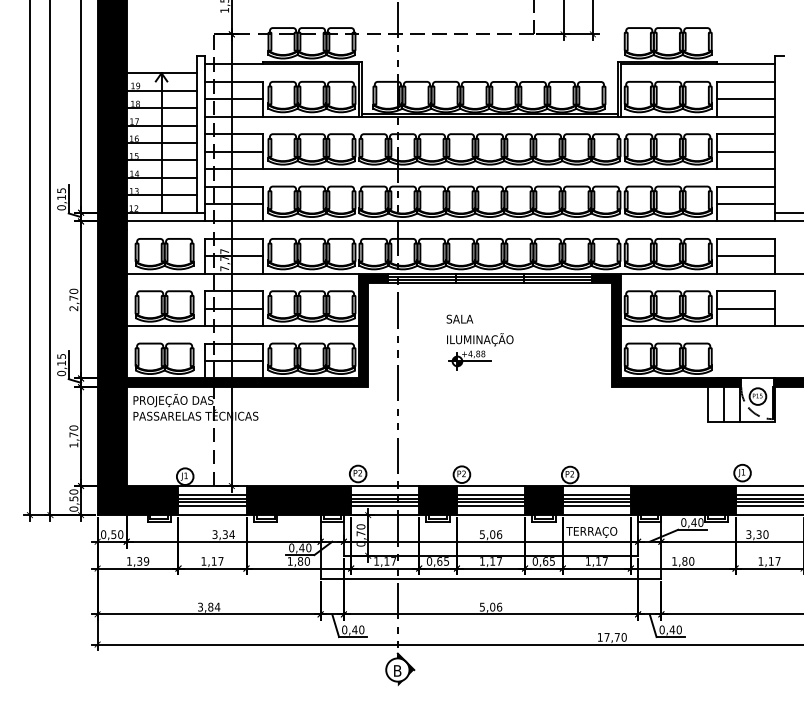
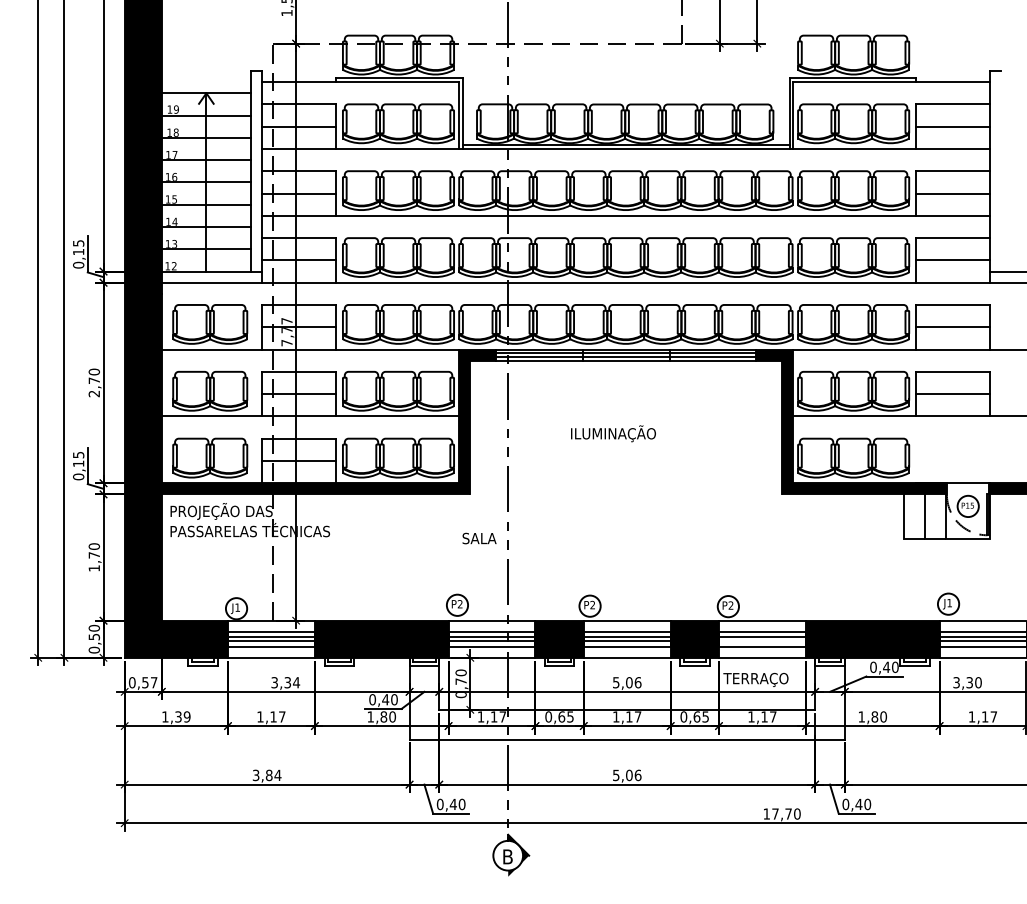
text: (459, 319) -> (479, 538), moved
part: (470, 359) -> (600, 459), removed
line: (596, 501) -> (761, 640), removed
text: (120, 534) -> (153, 682), 0,50 -> 0,57

